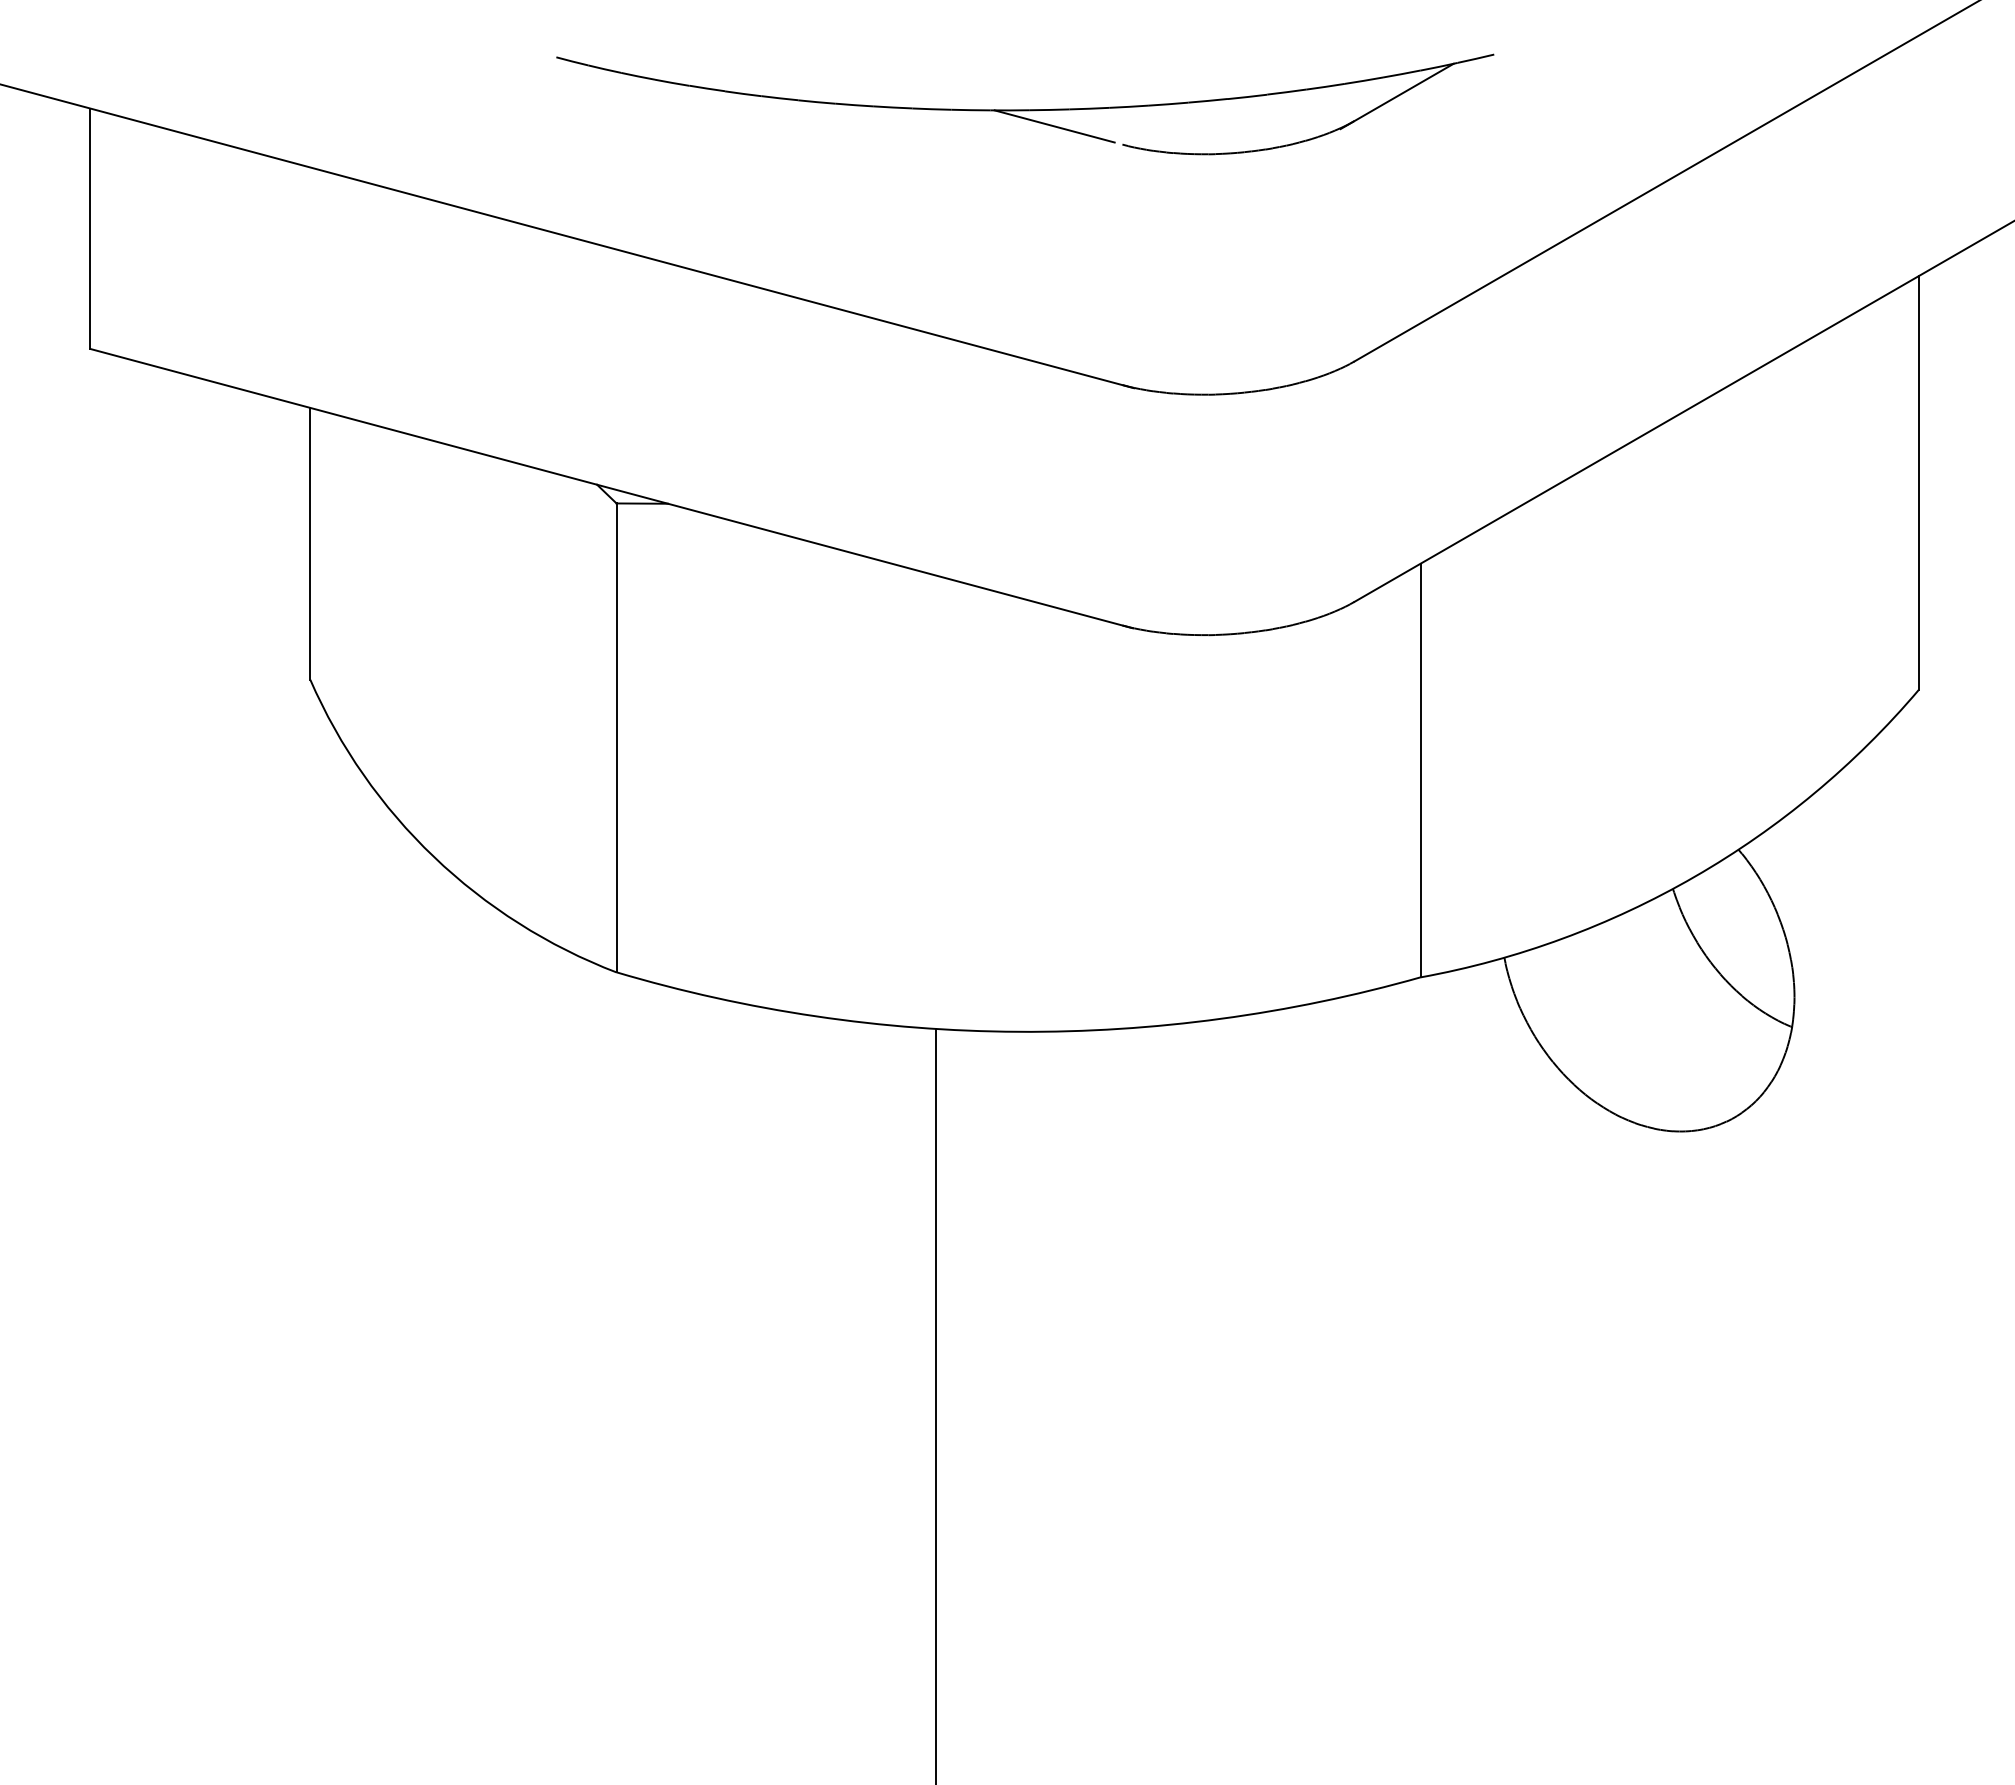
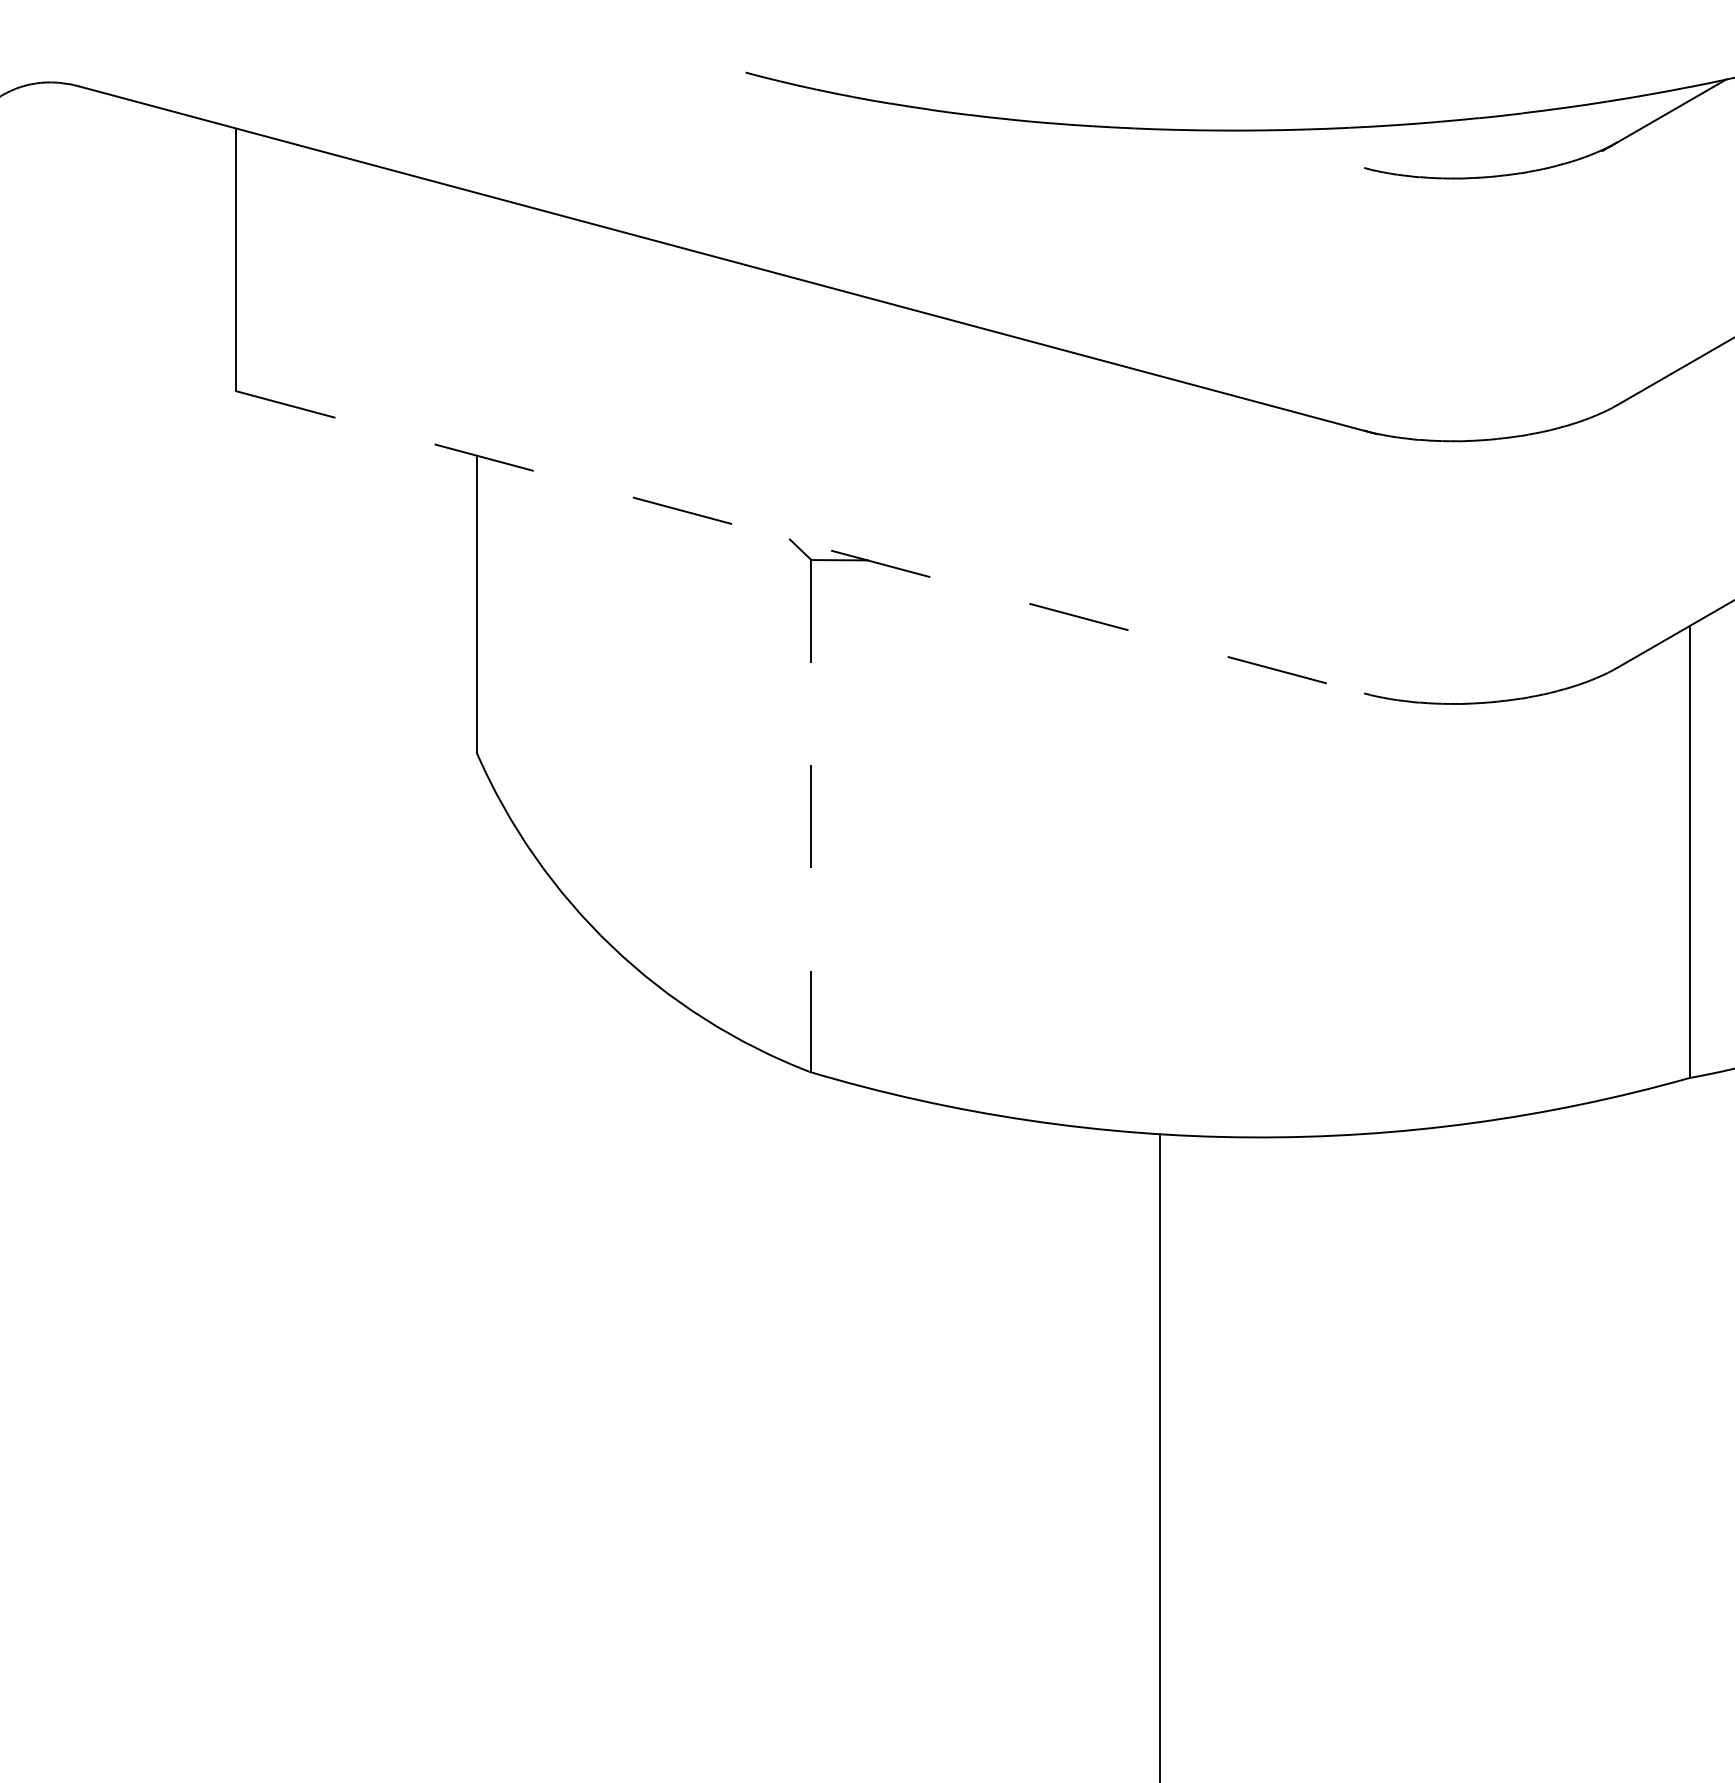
line: (1054, 126) -> (1289, 148), removed
line: (611, 488) -> (805, 543), solid -> dashed
line: (616, 738) -> (811, 816), solid -> dashed

